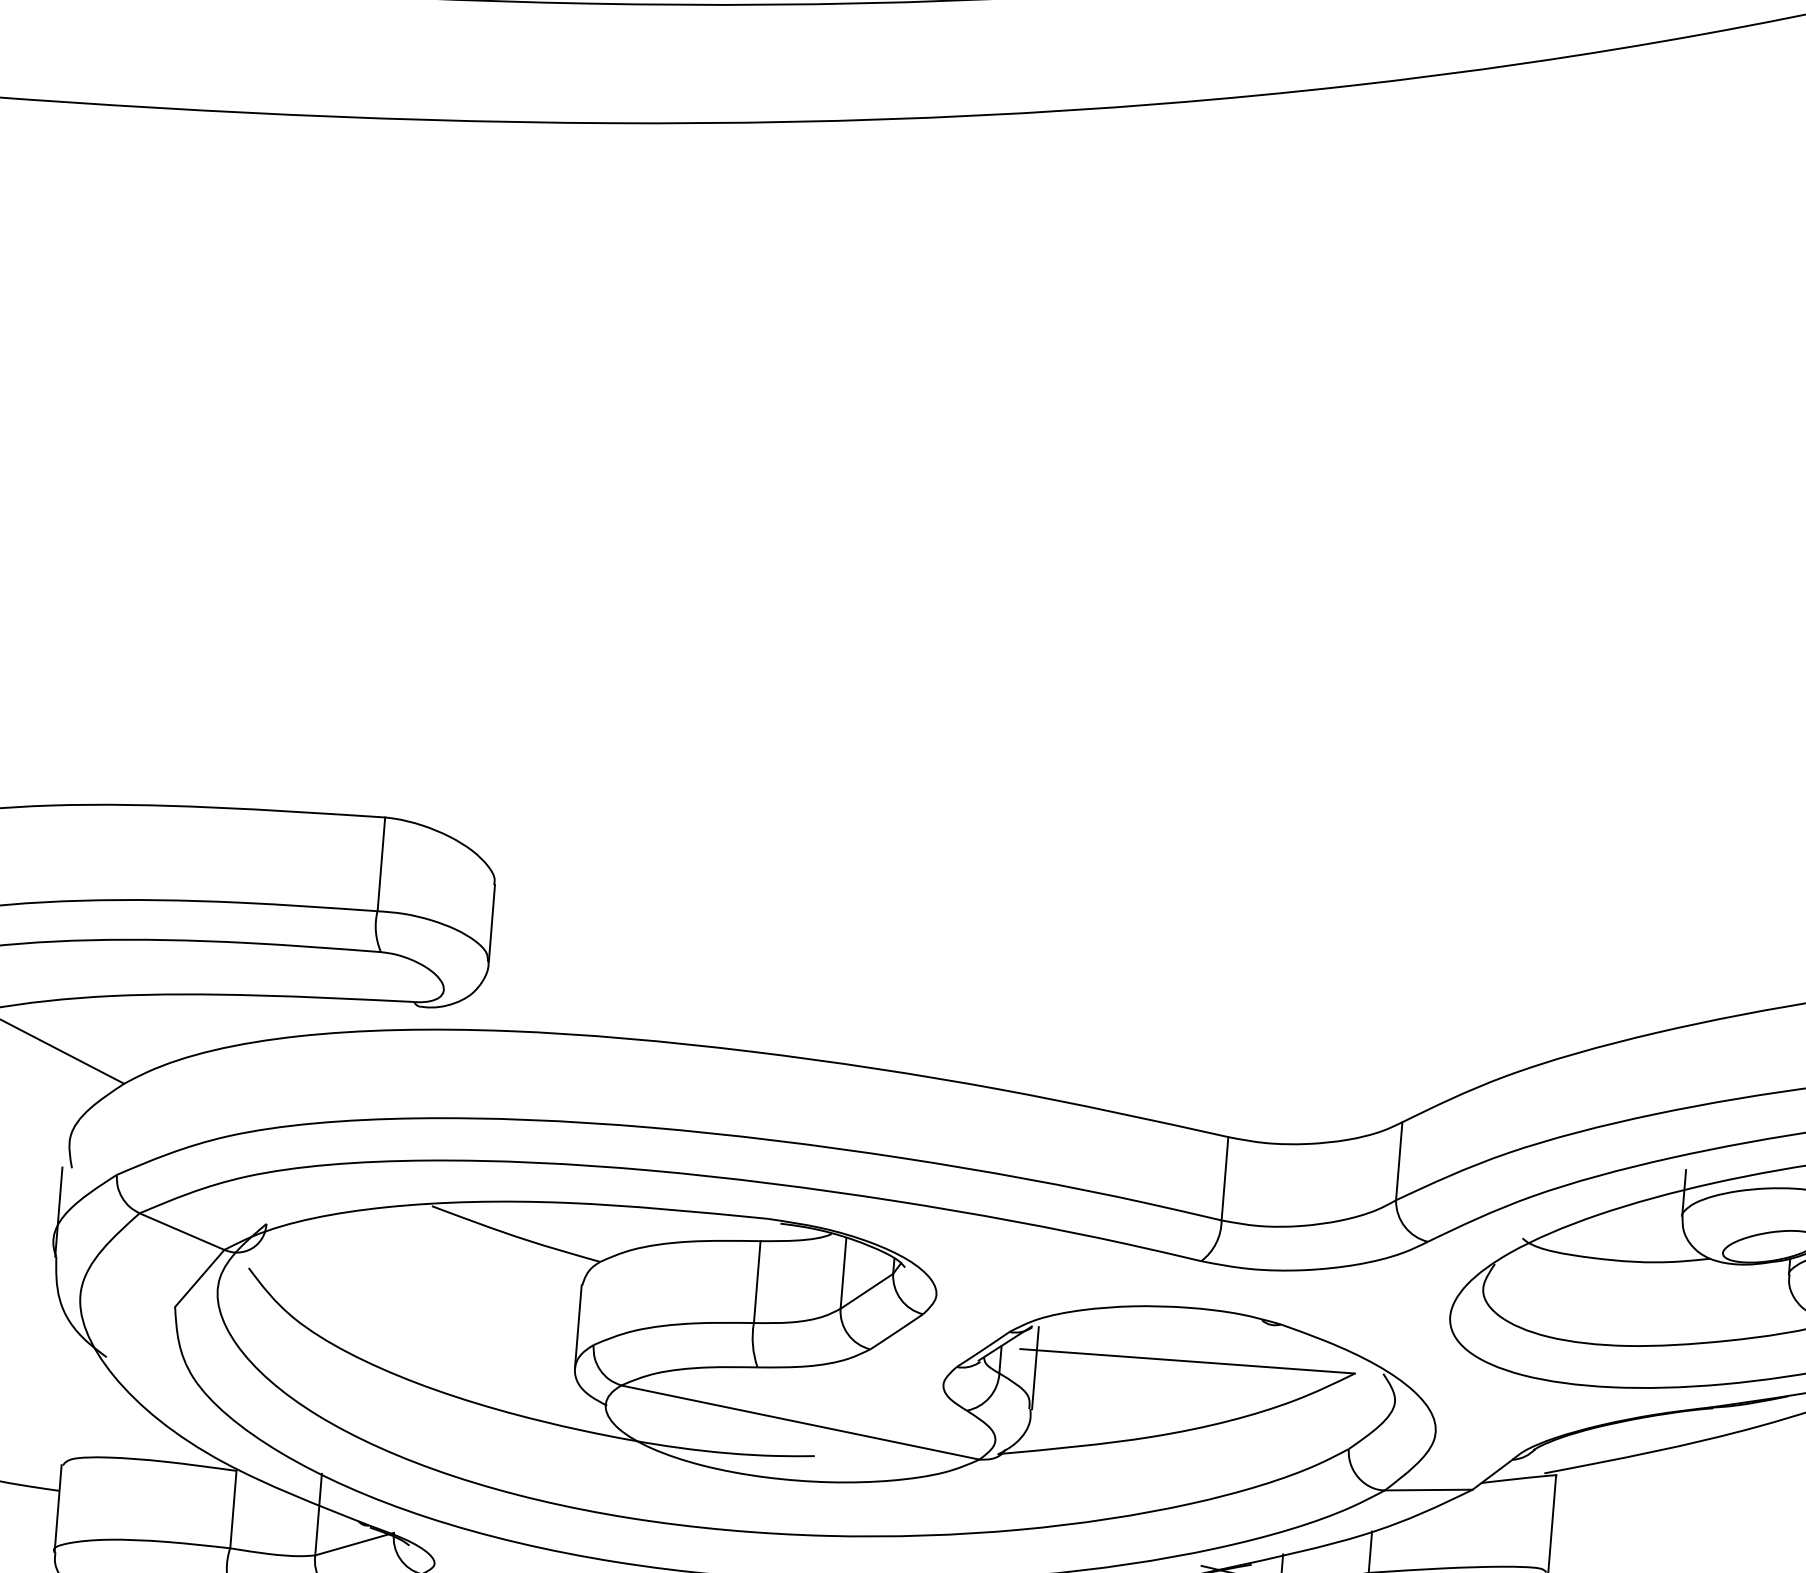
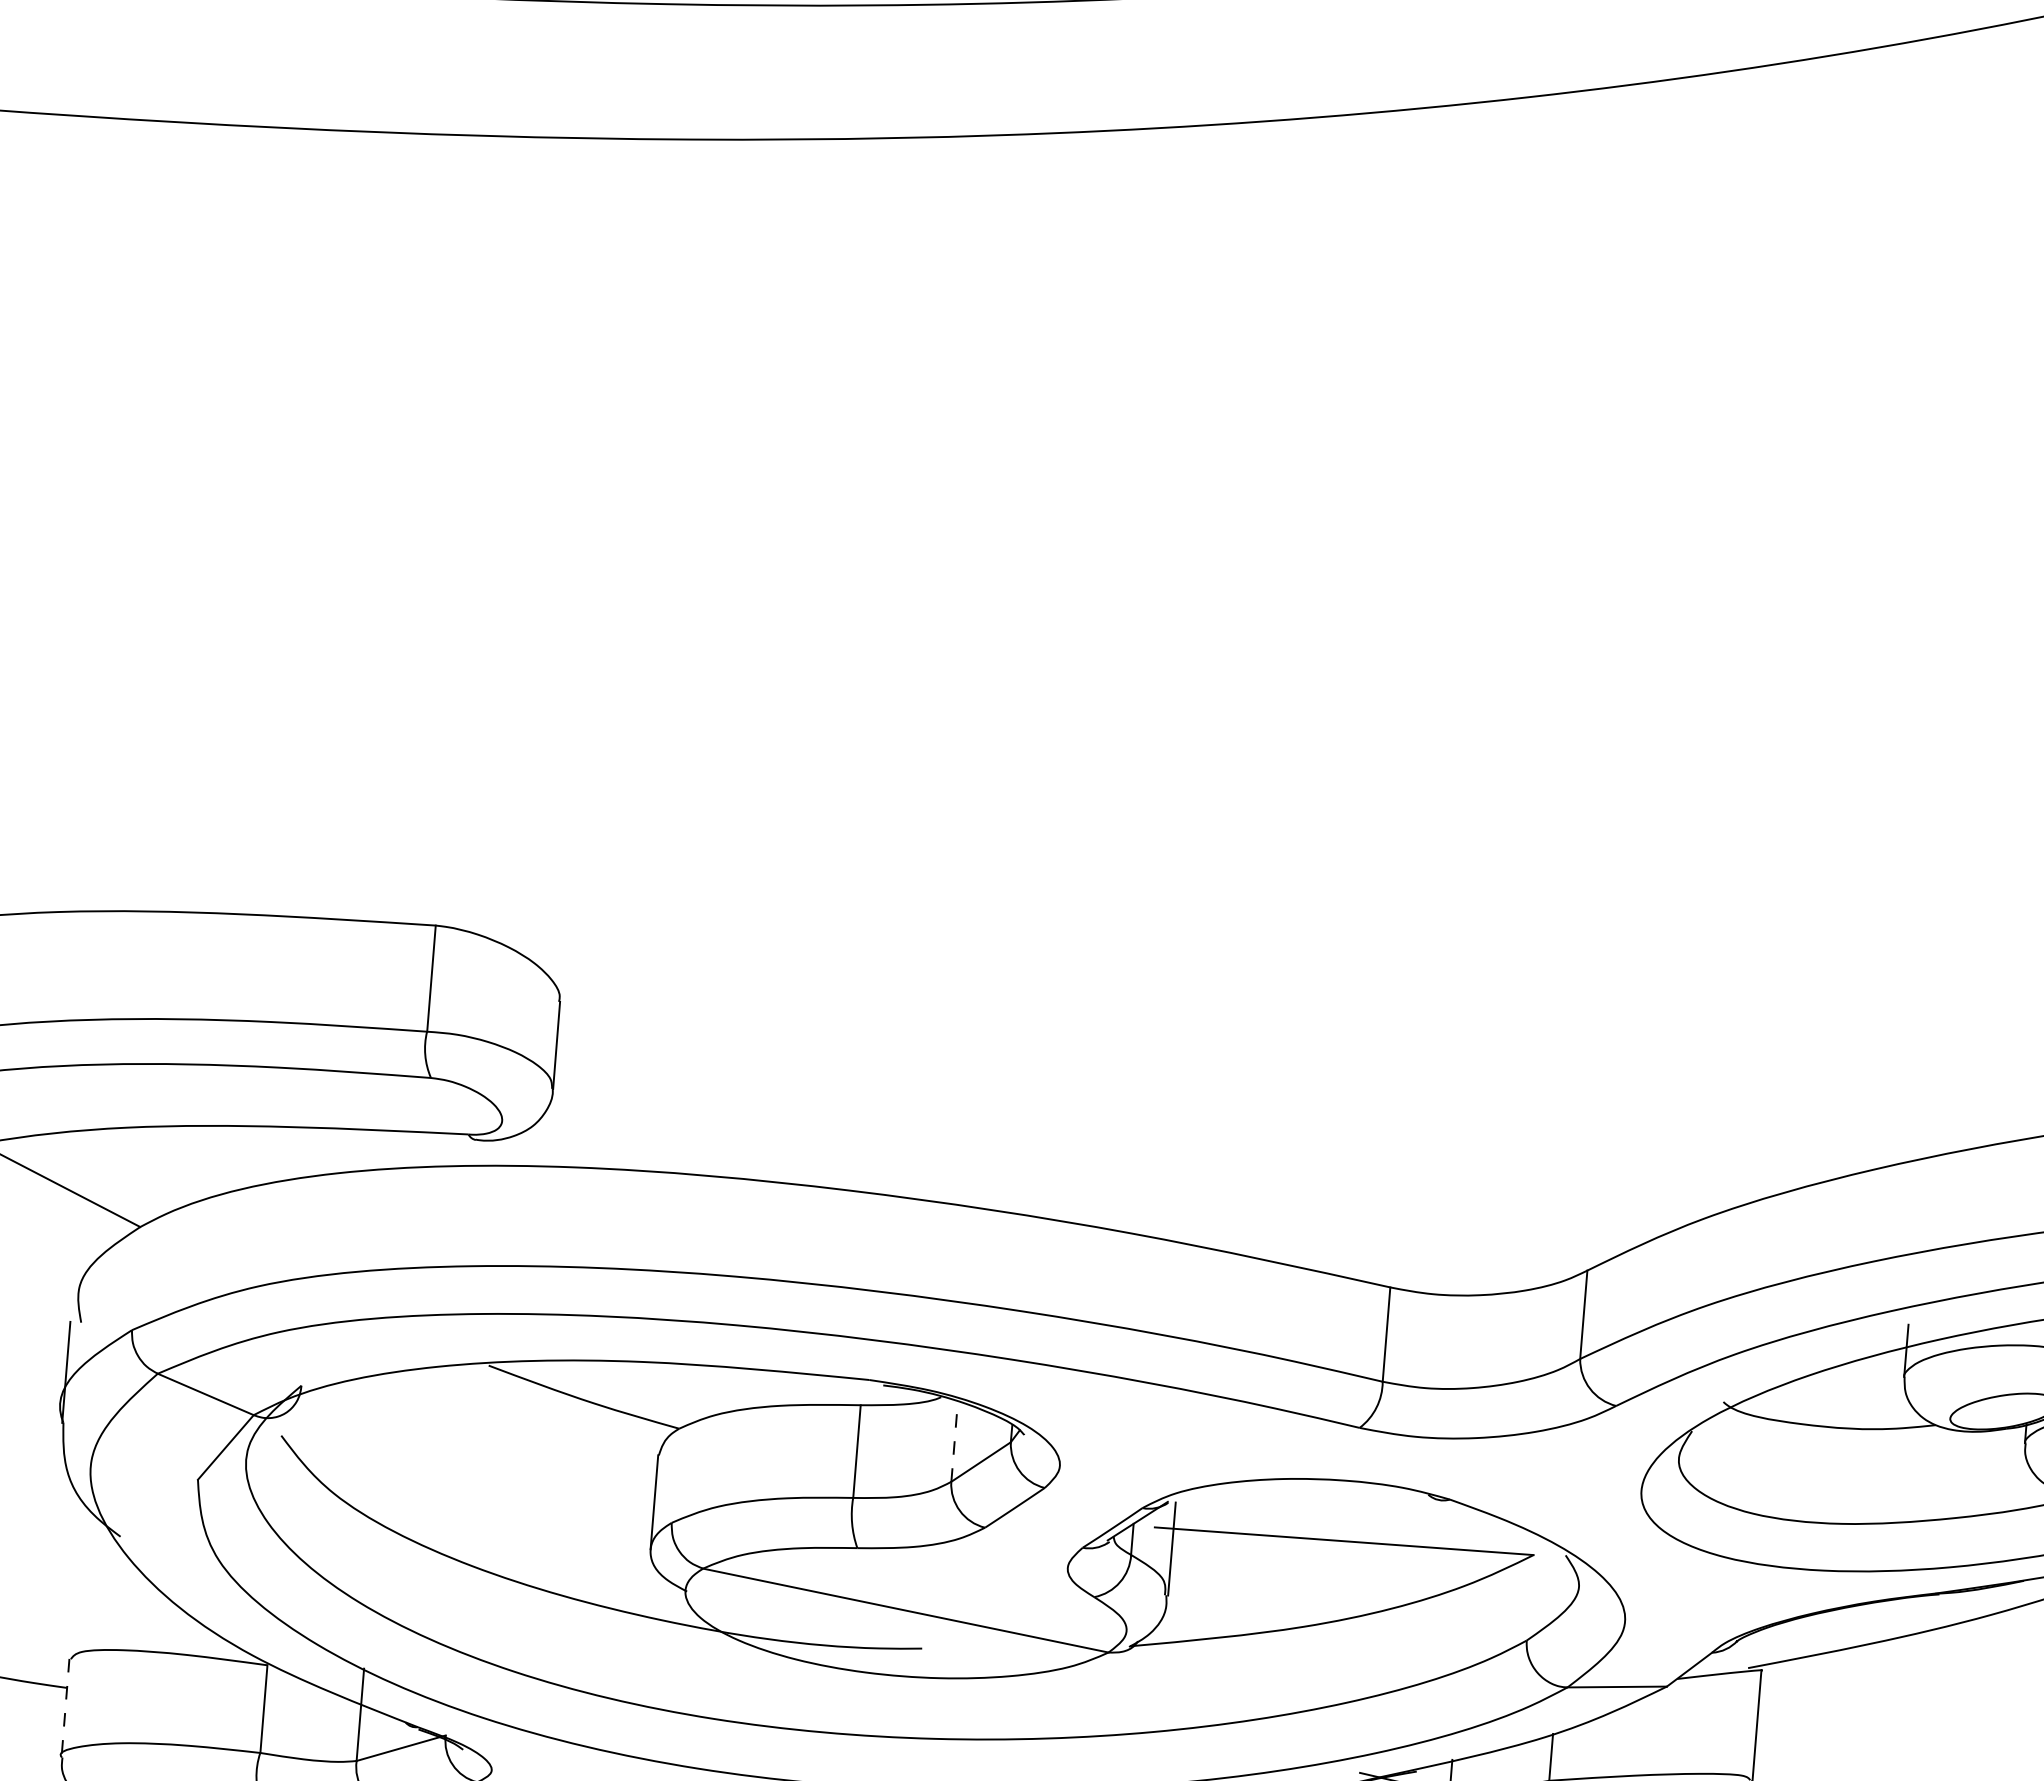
line: (843, 1273) -> (954, 1441), solid -> dashed
line: (58, 1509) -> (65, 1708), solid -> dashed

